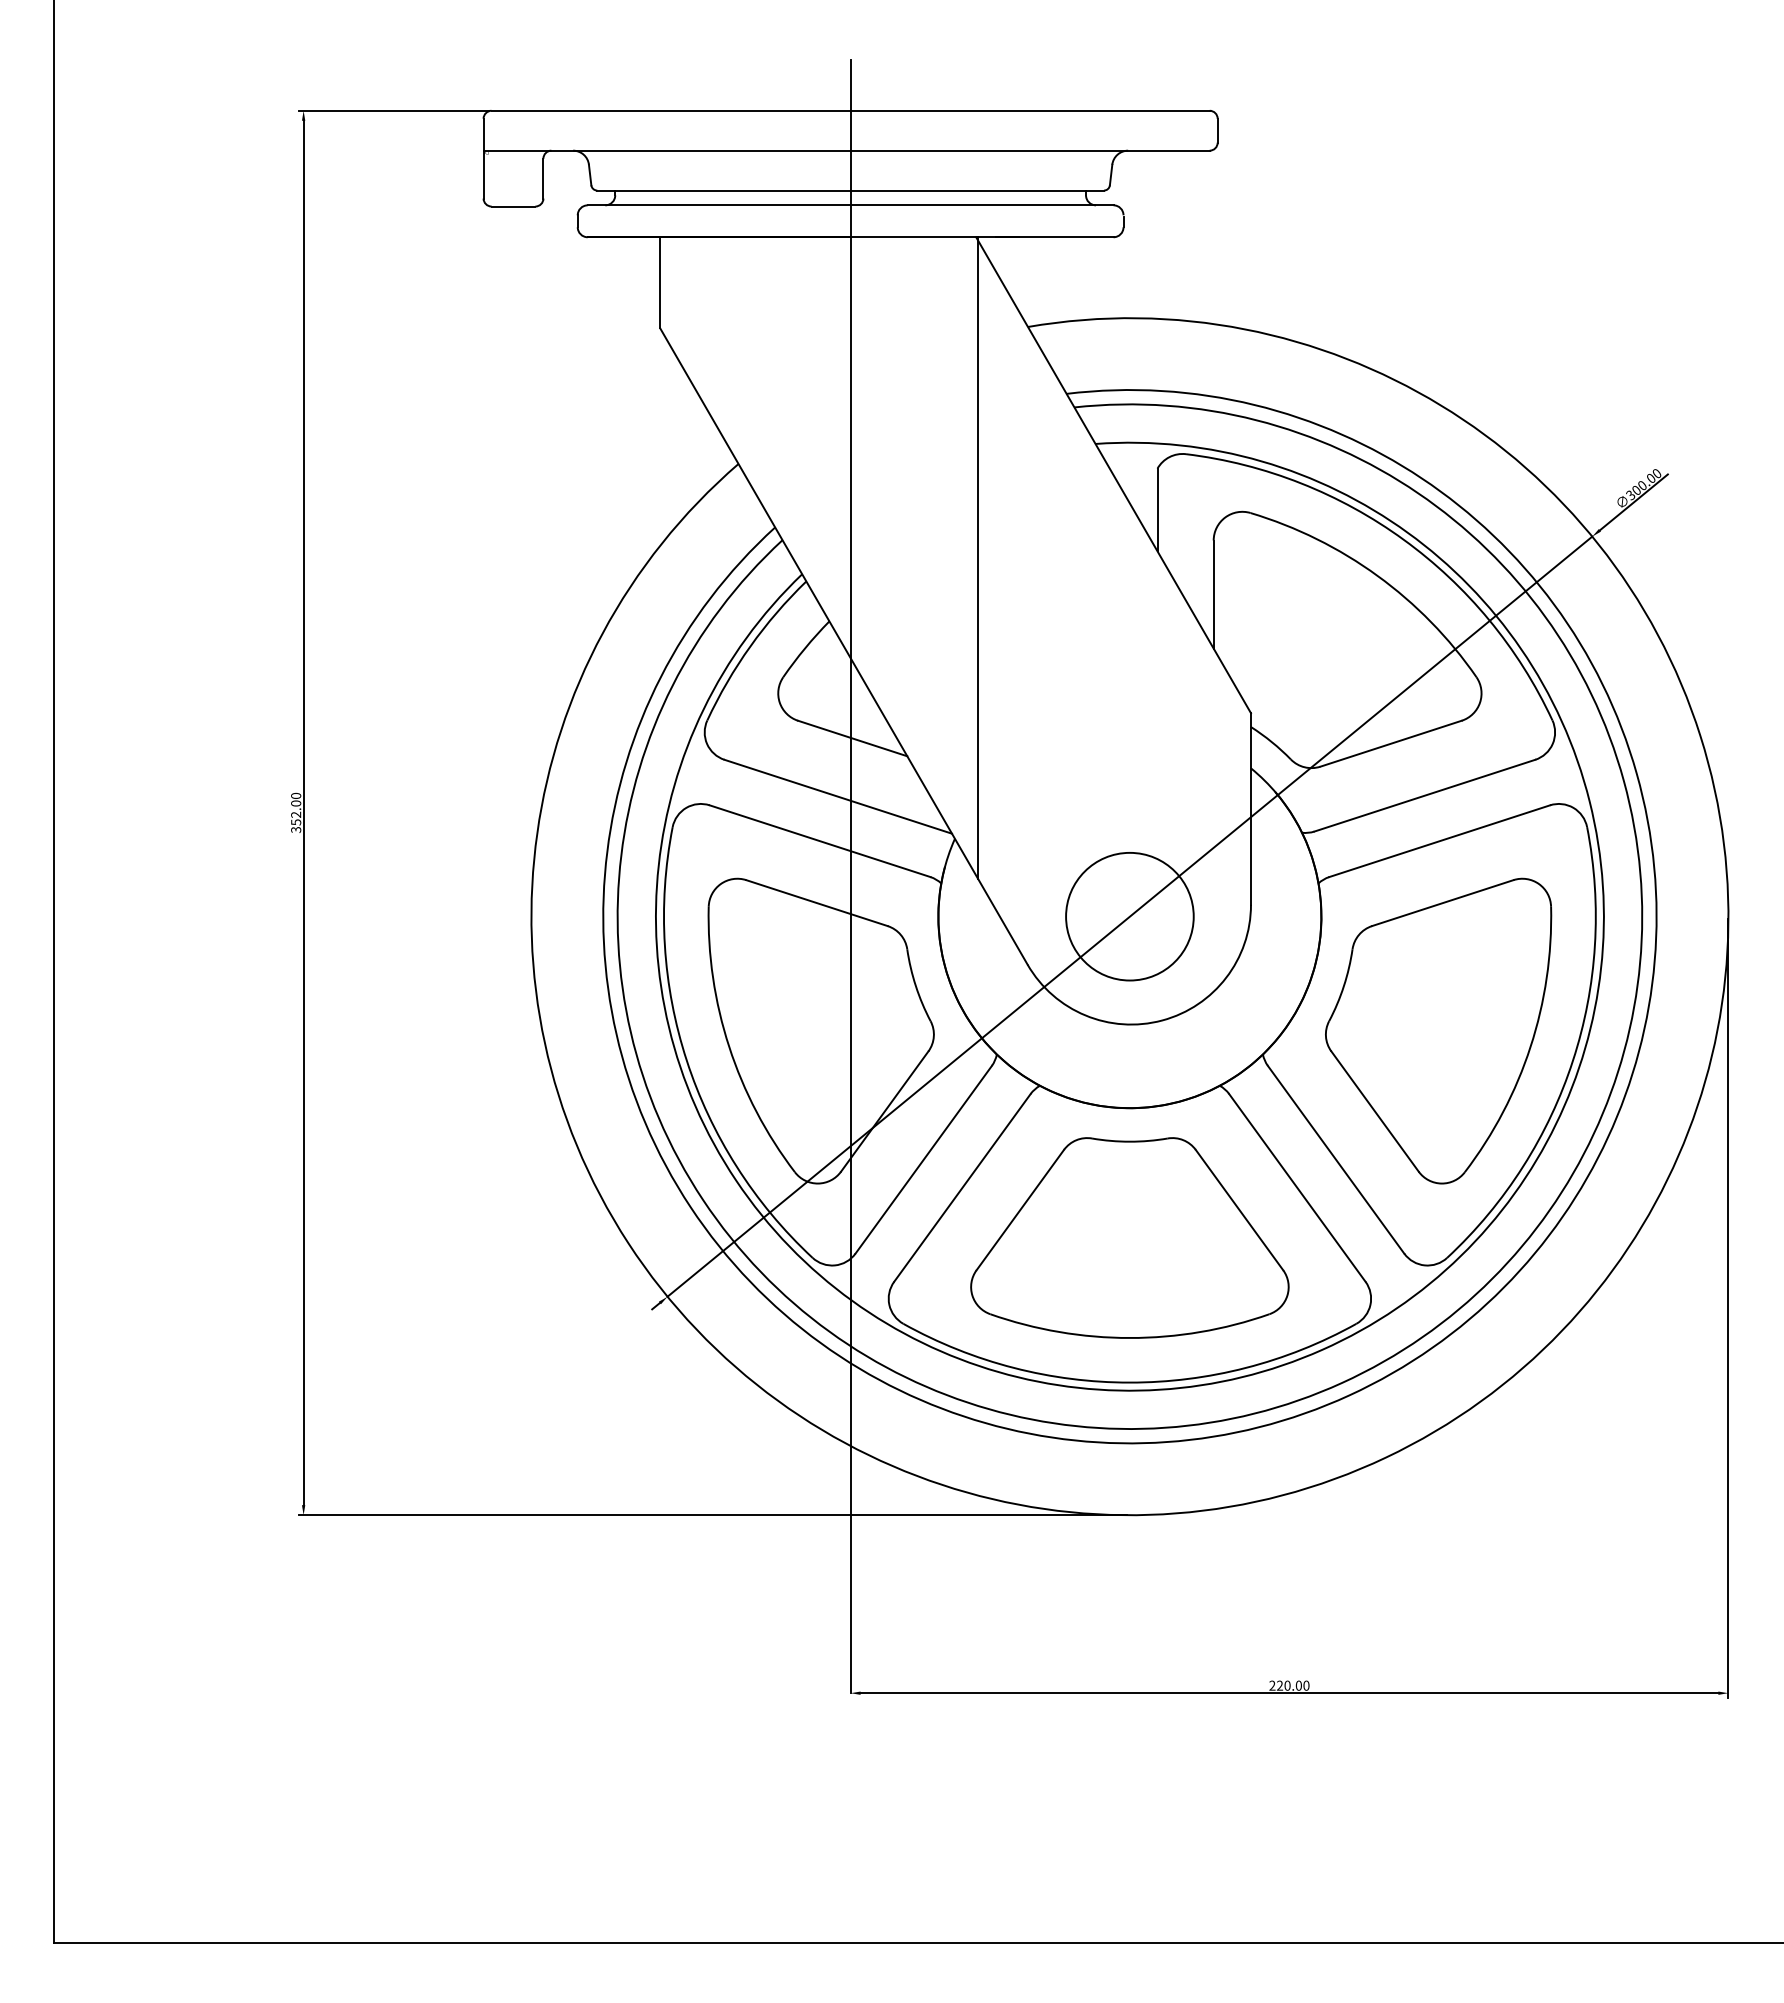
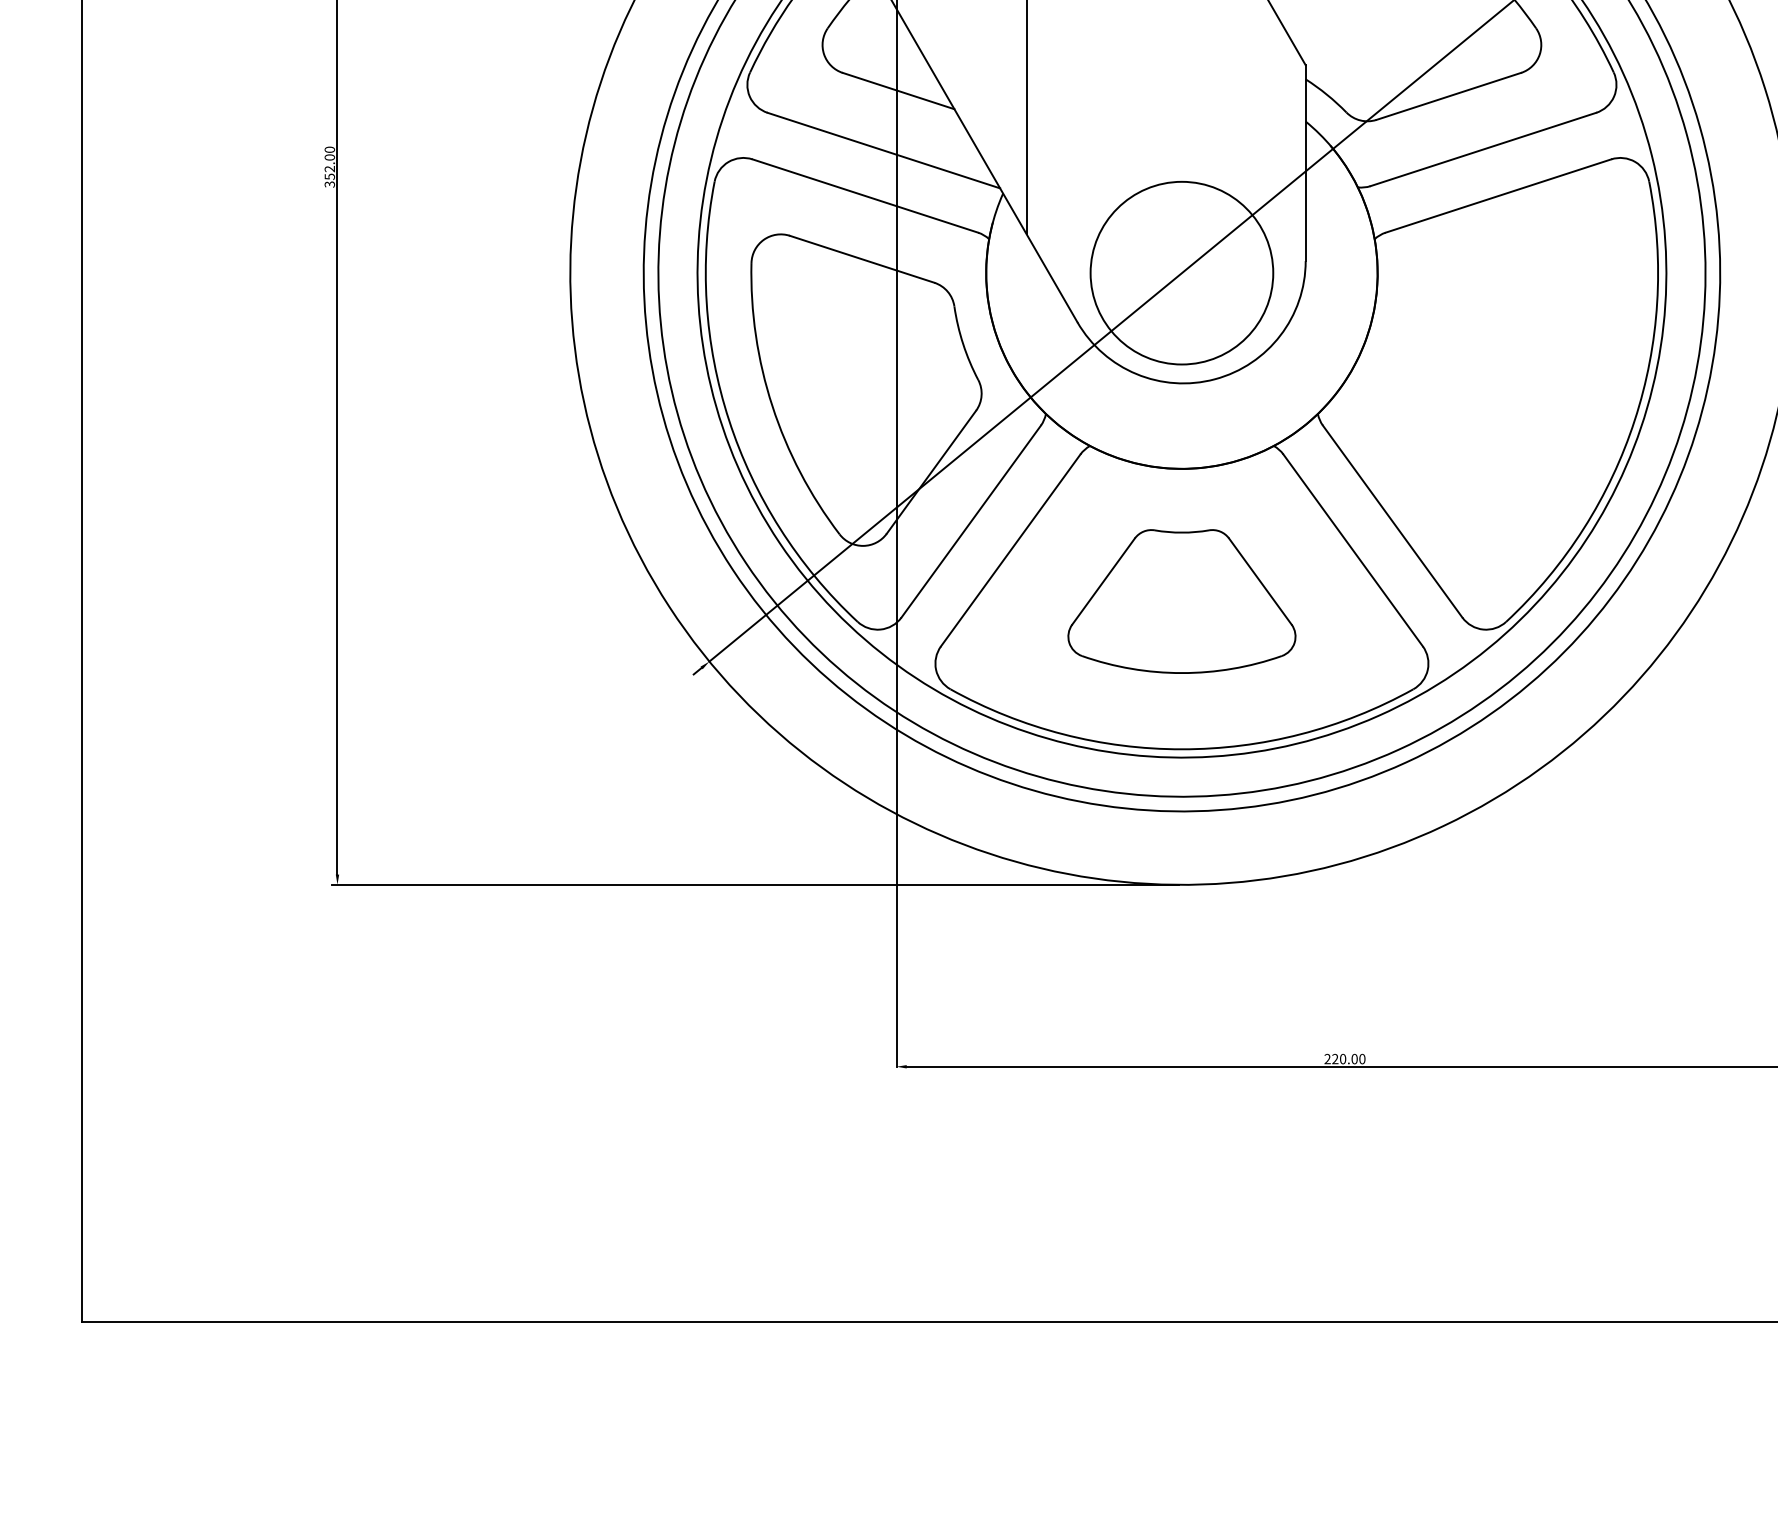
circle: (1129, 916) -> (1181, 272), size x1.4
part: (1438, 1030) -> (1497, 389), removed
part: (1129, 1237) -> (1181, 601), size x0.7

